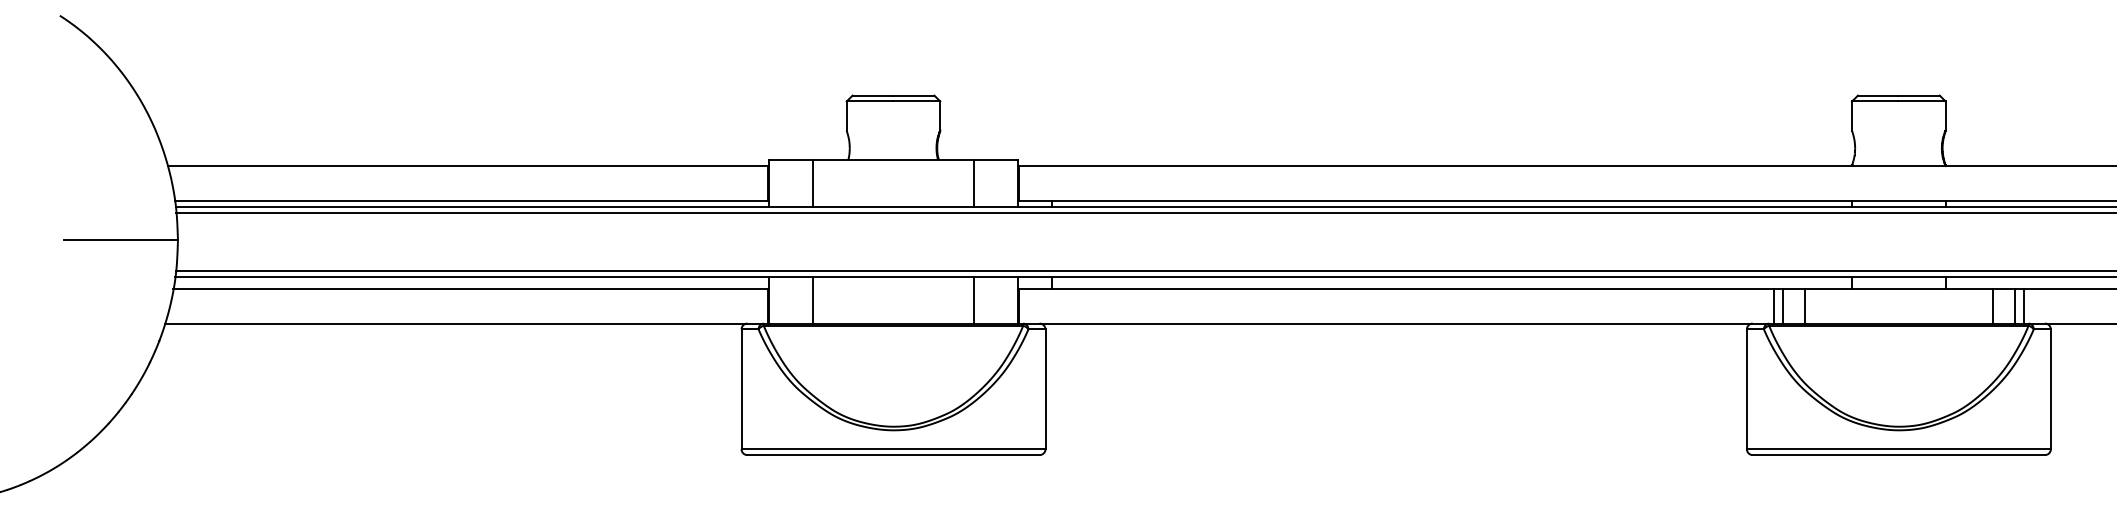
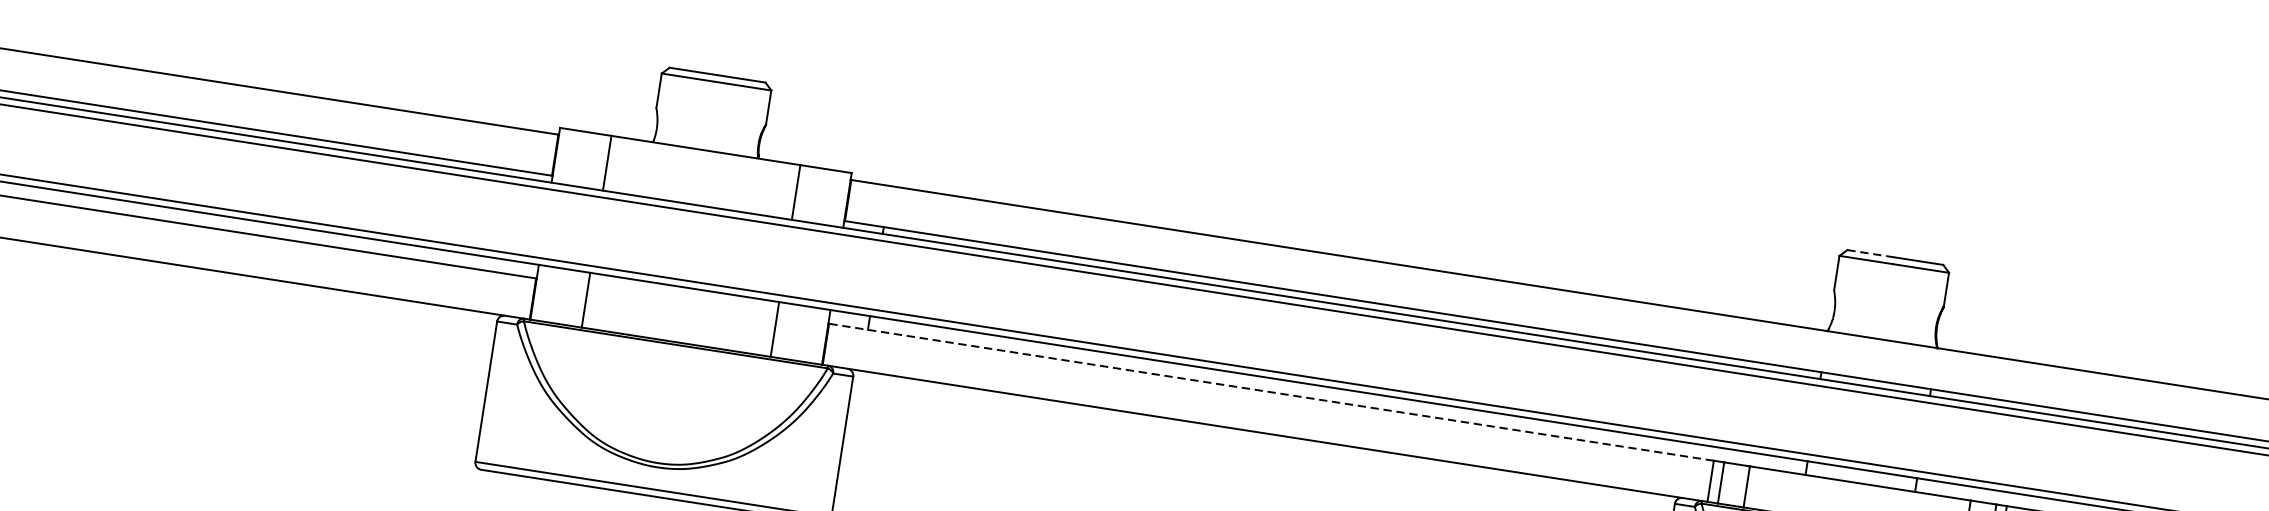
line: (1878, 95) -> (1871, 253), solid -> dashed
line: (1396, 288) -> (1271, 392), solid -> dashed

